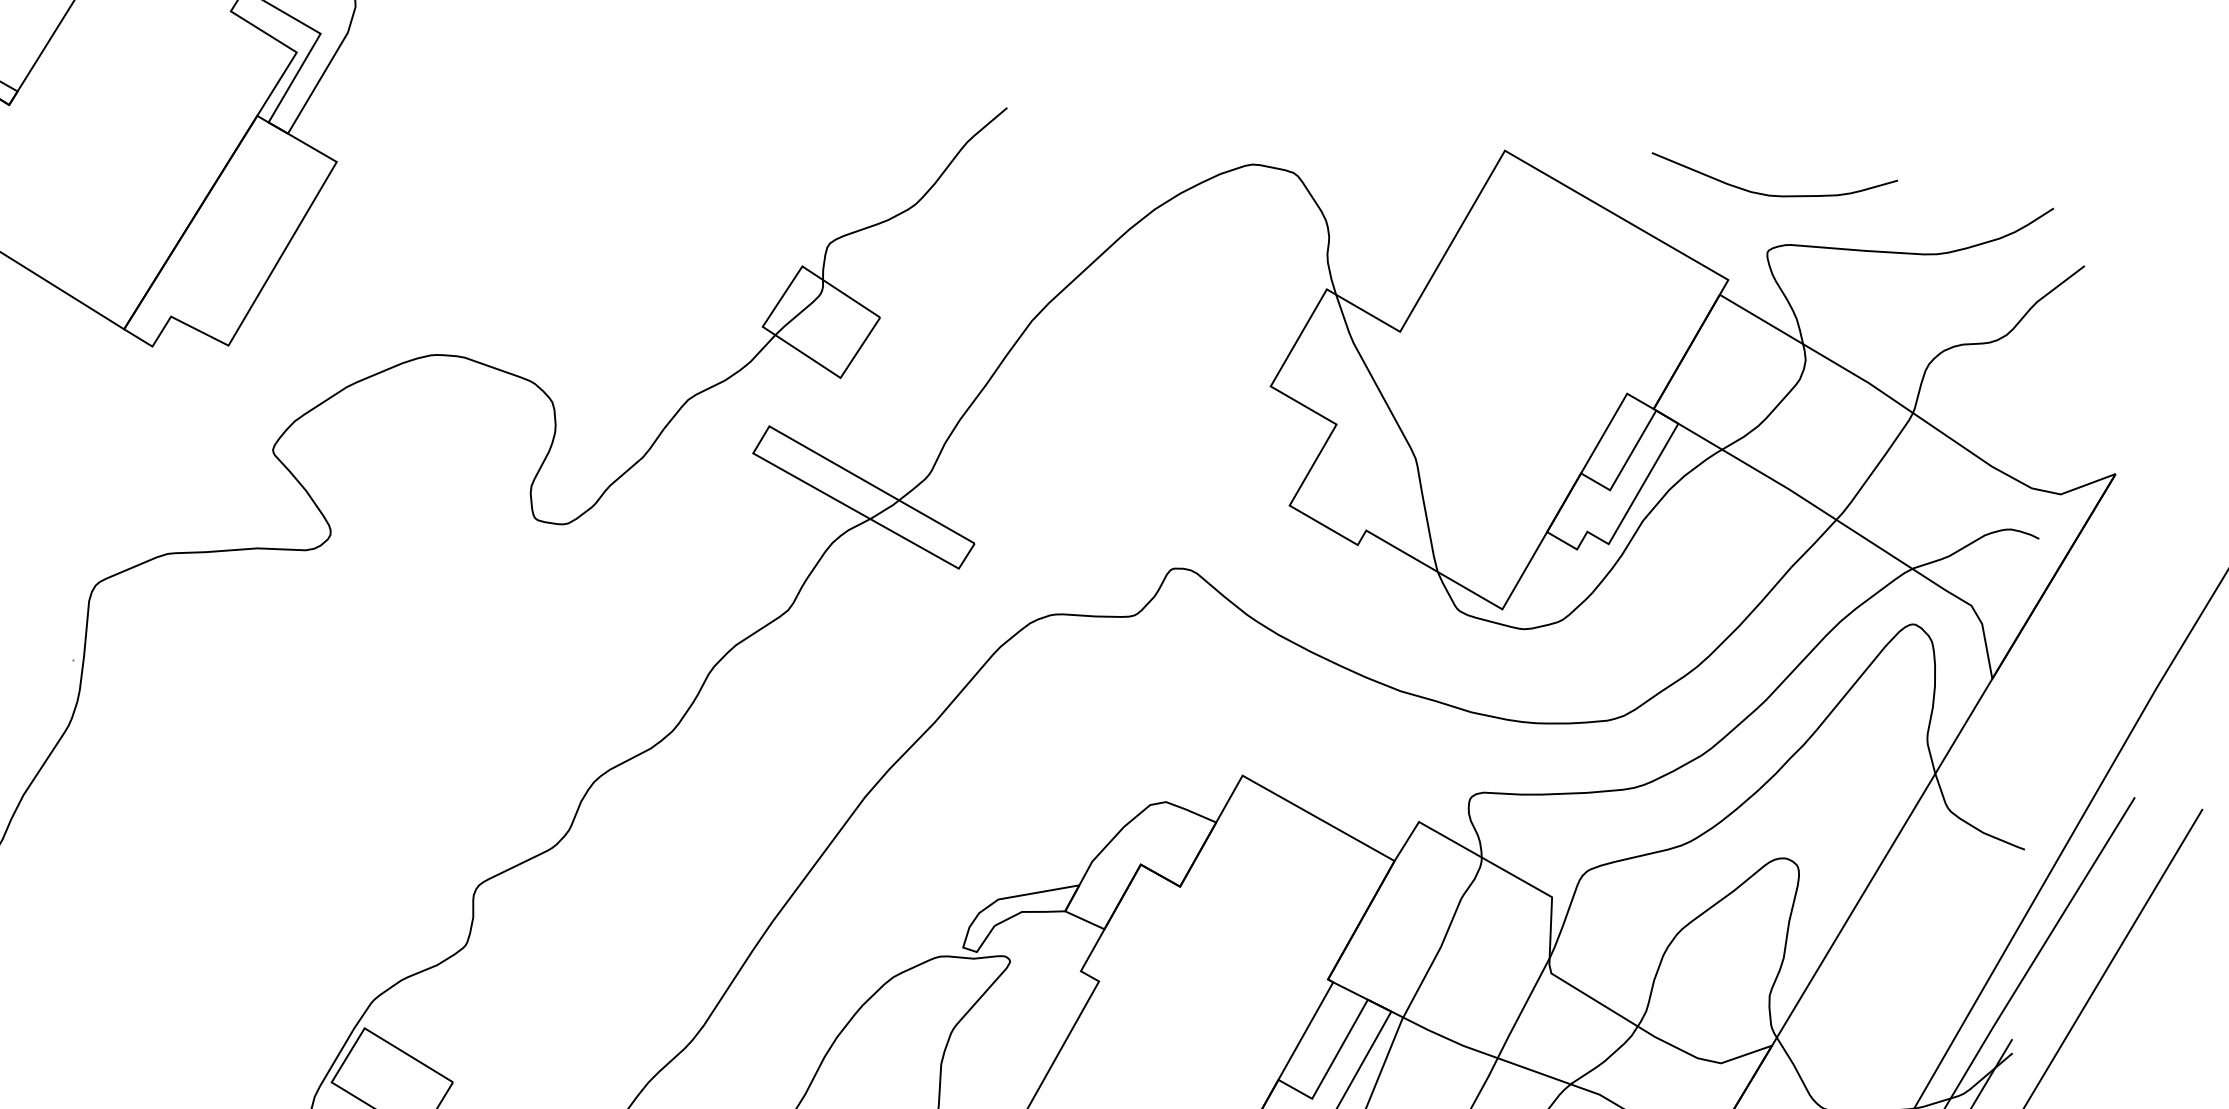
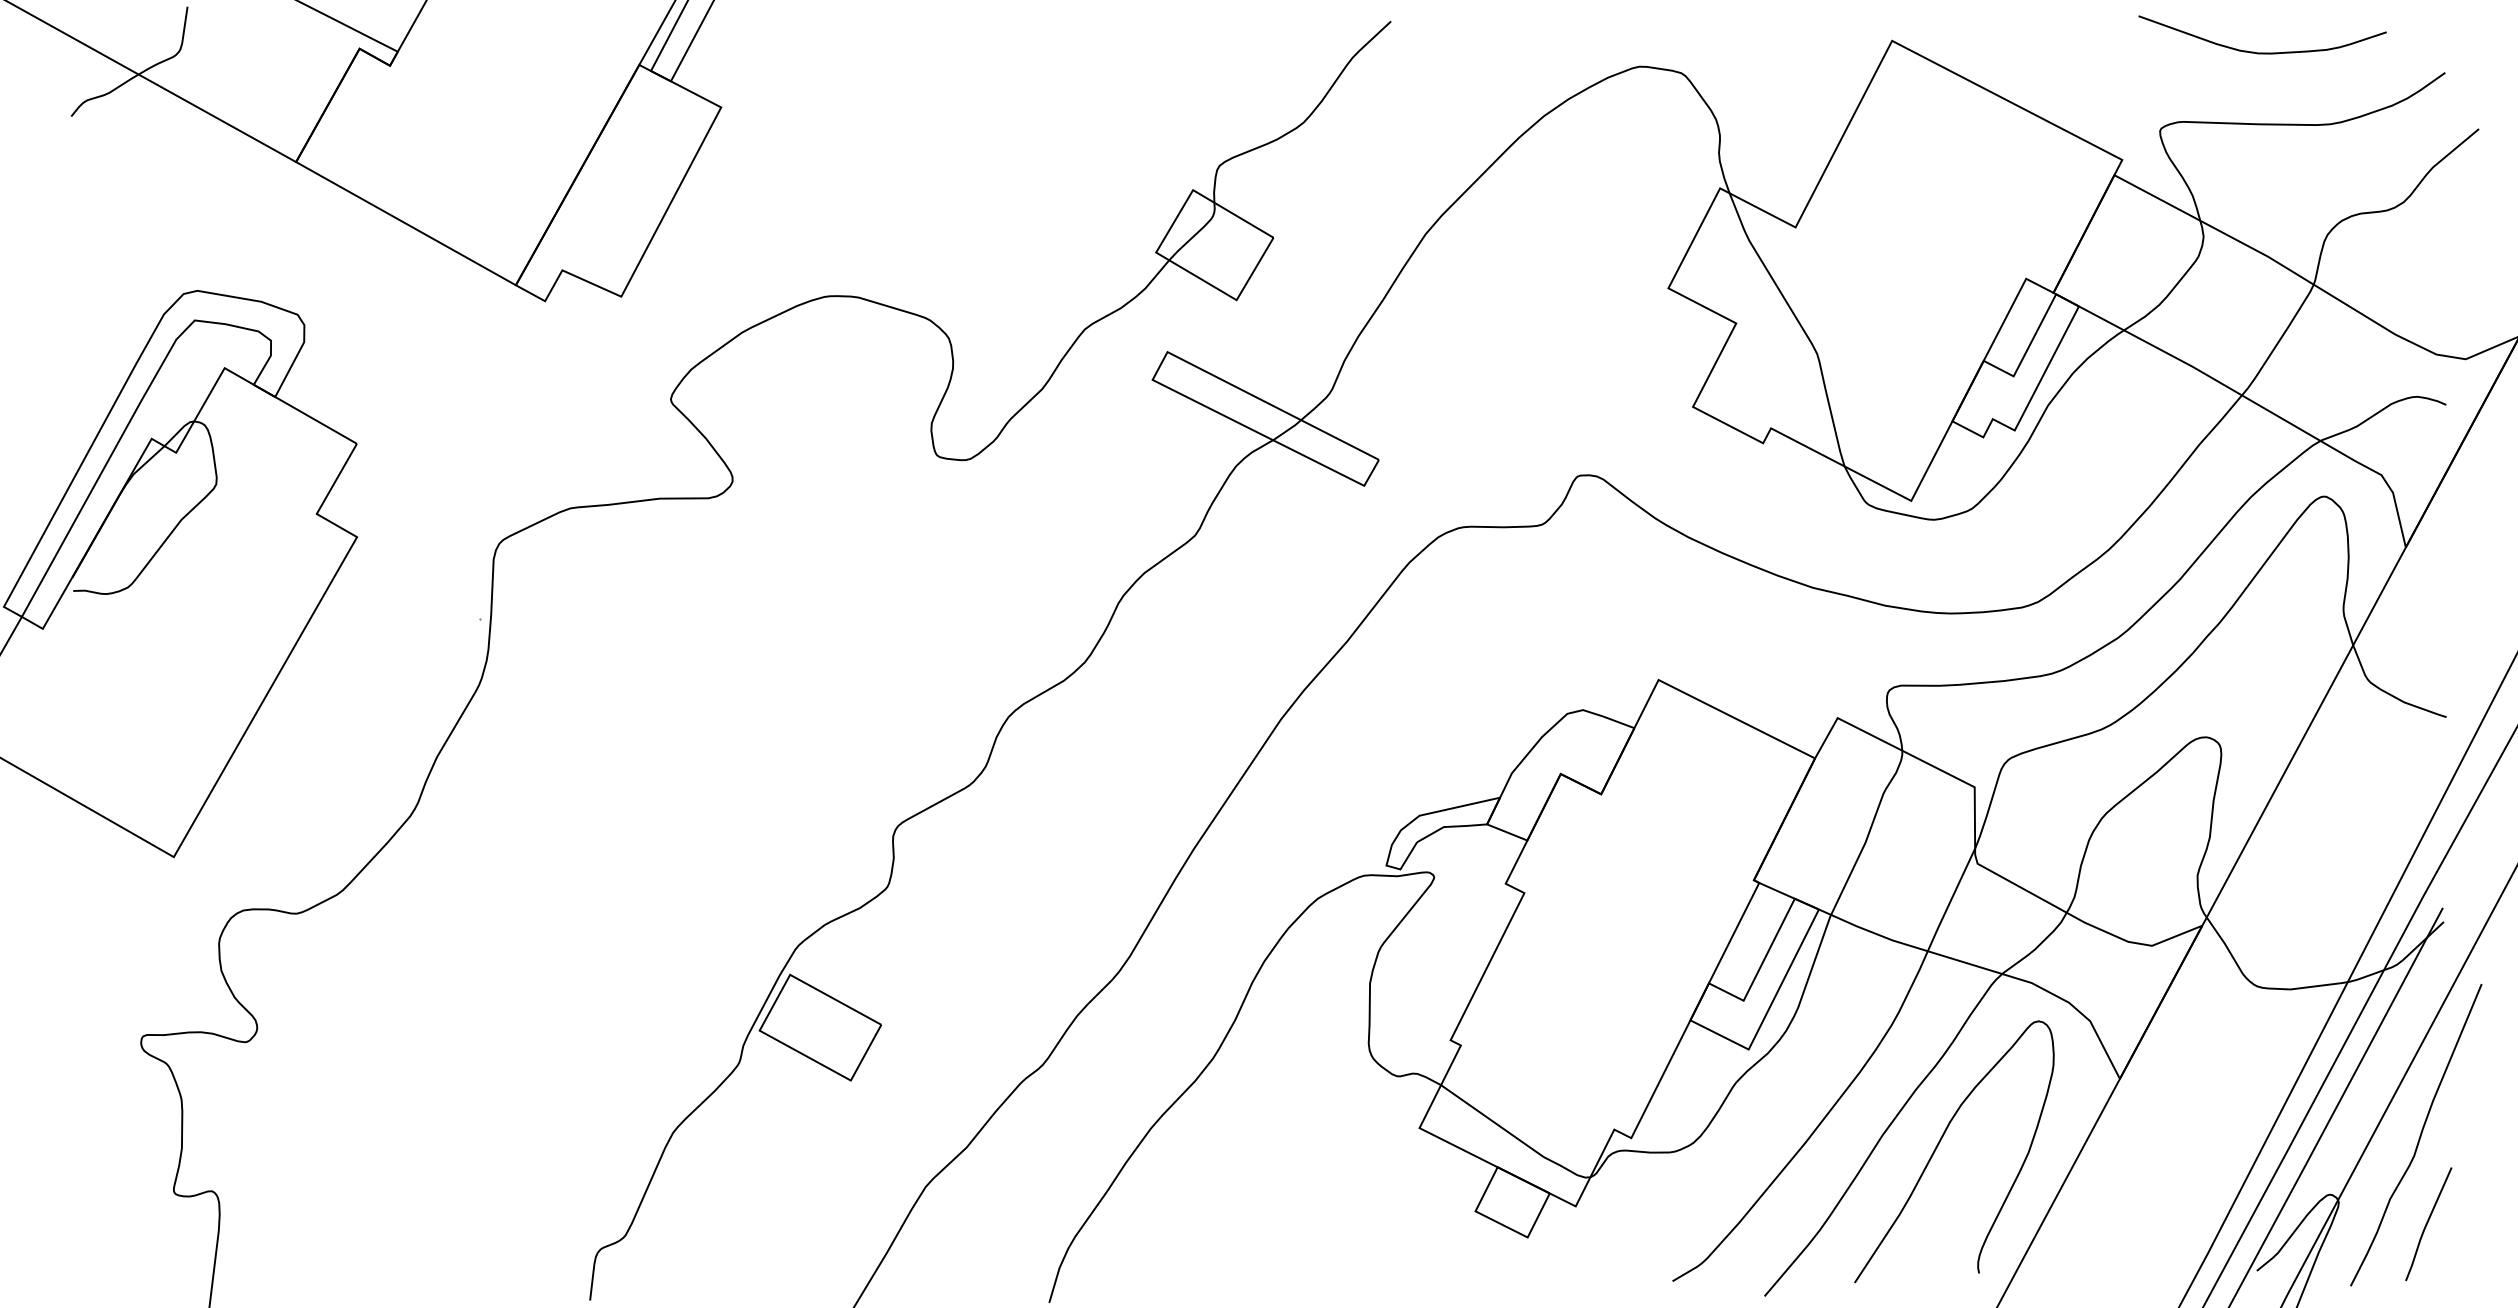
curve: (1773, 194) -> (2262, 52), moved

